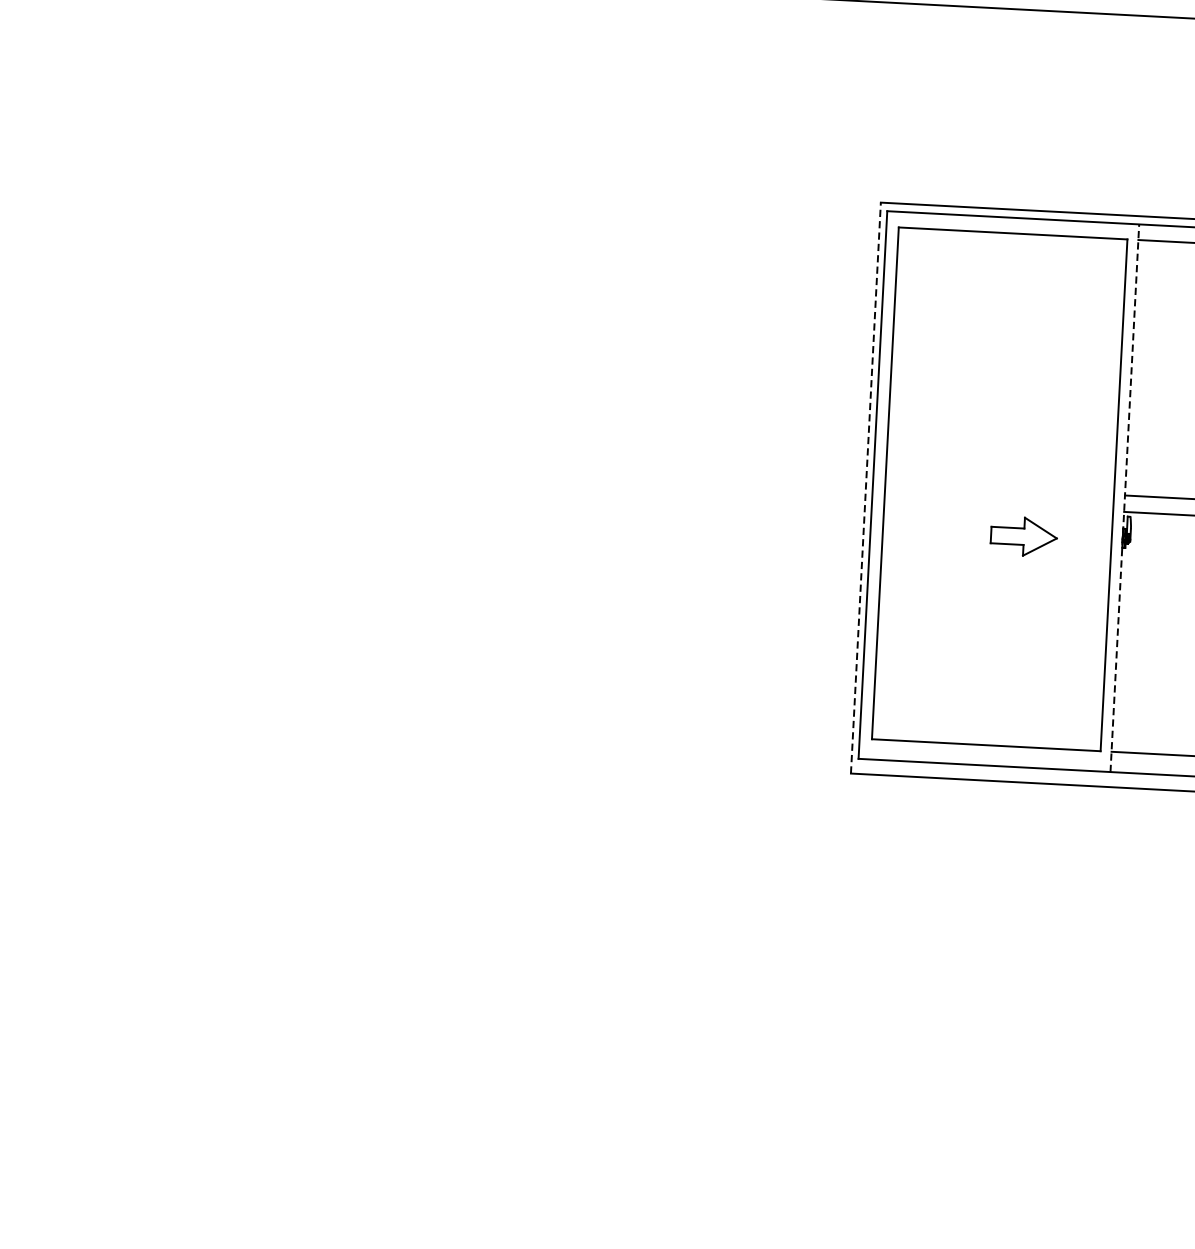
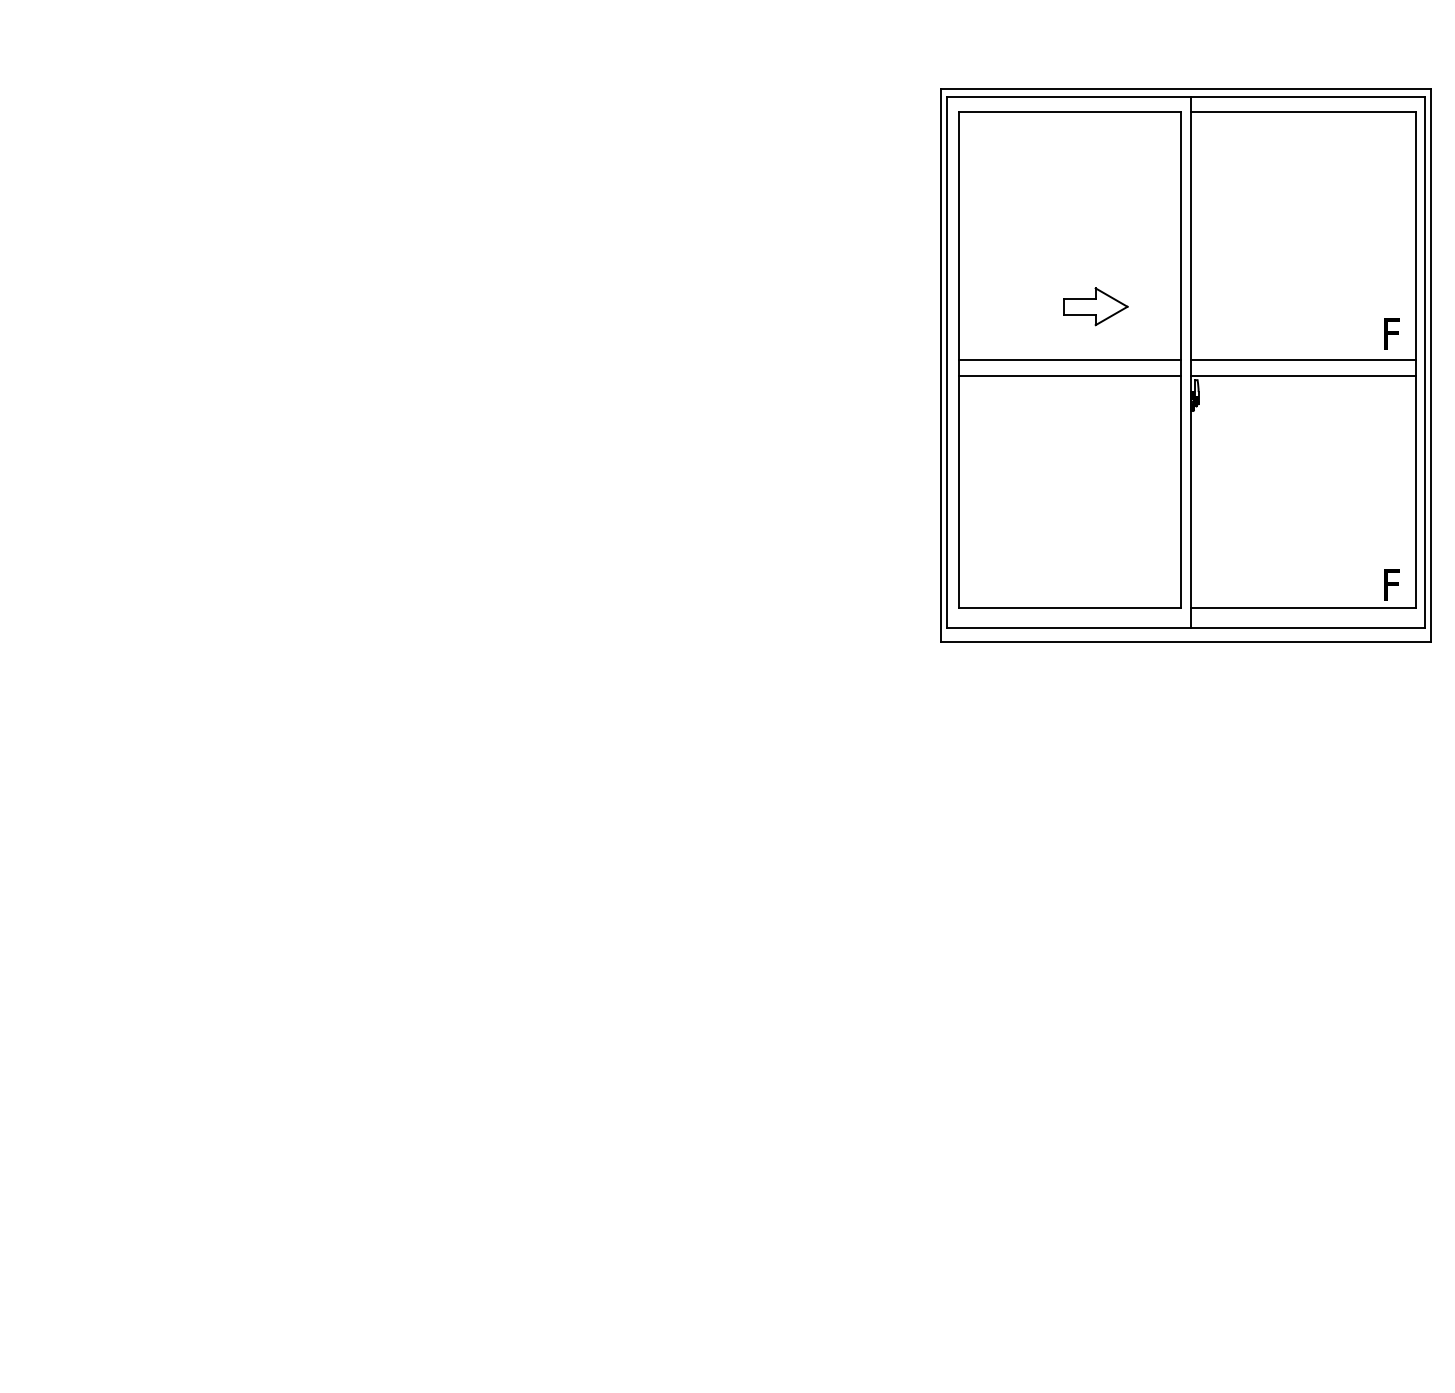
line: (865, 487) -> (940, 365), dashed -> solid
line: (999, 488) -> (1069, 359), added
line: (1125, 497) -> (1191, 361), dashed -> solid
line: (998, 505) -> (1069, 375), added
part: (1023, 536) -> (1095, 306), moved

